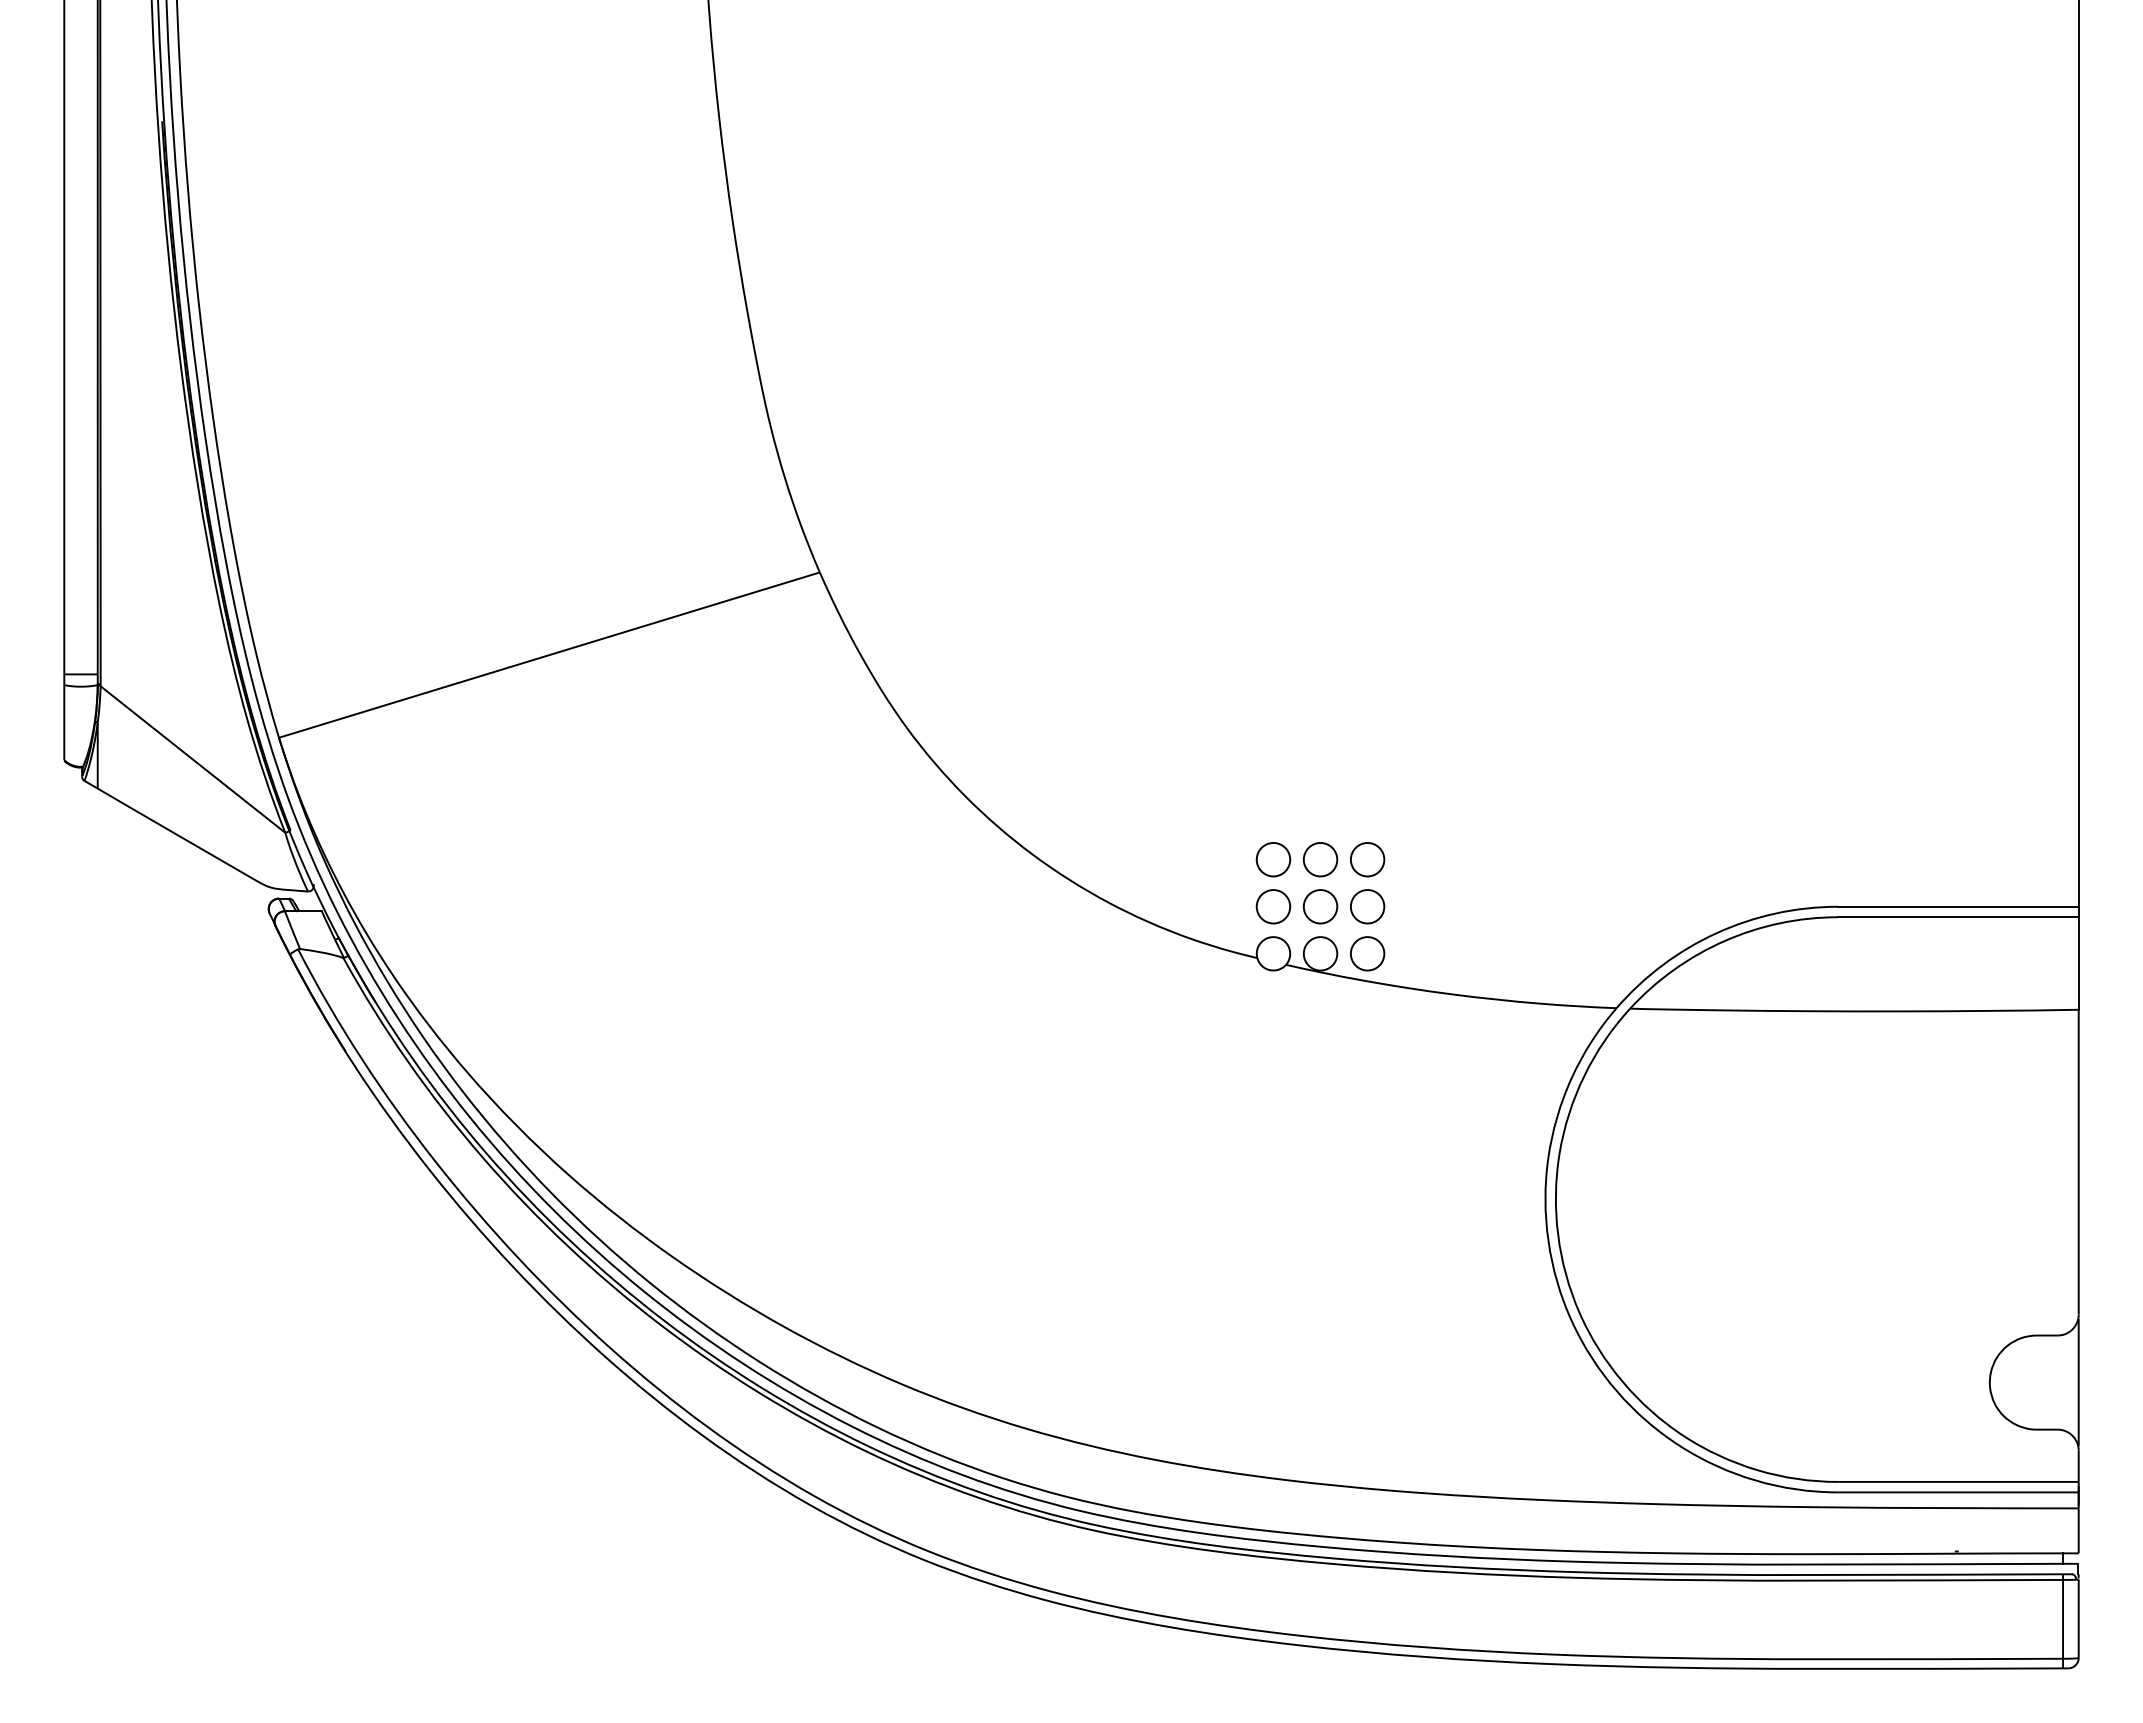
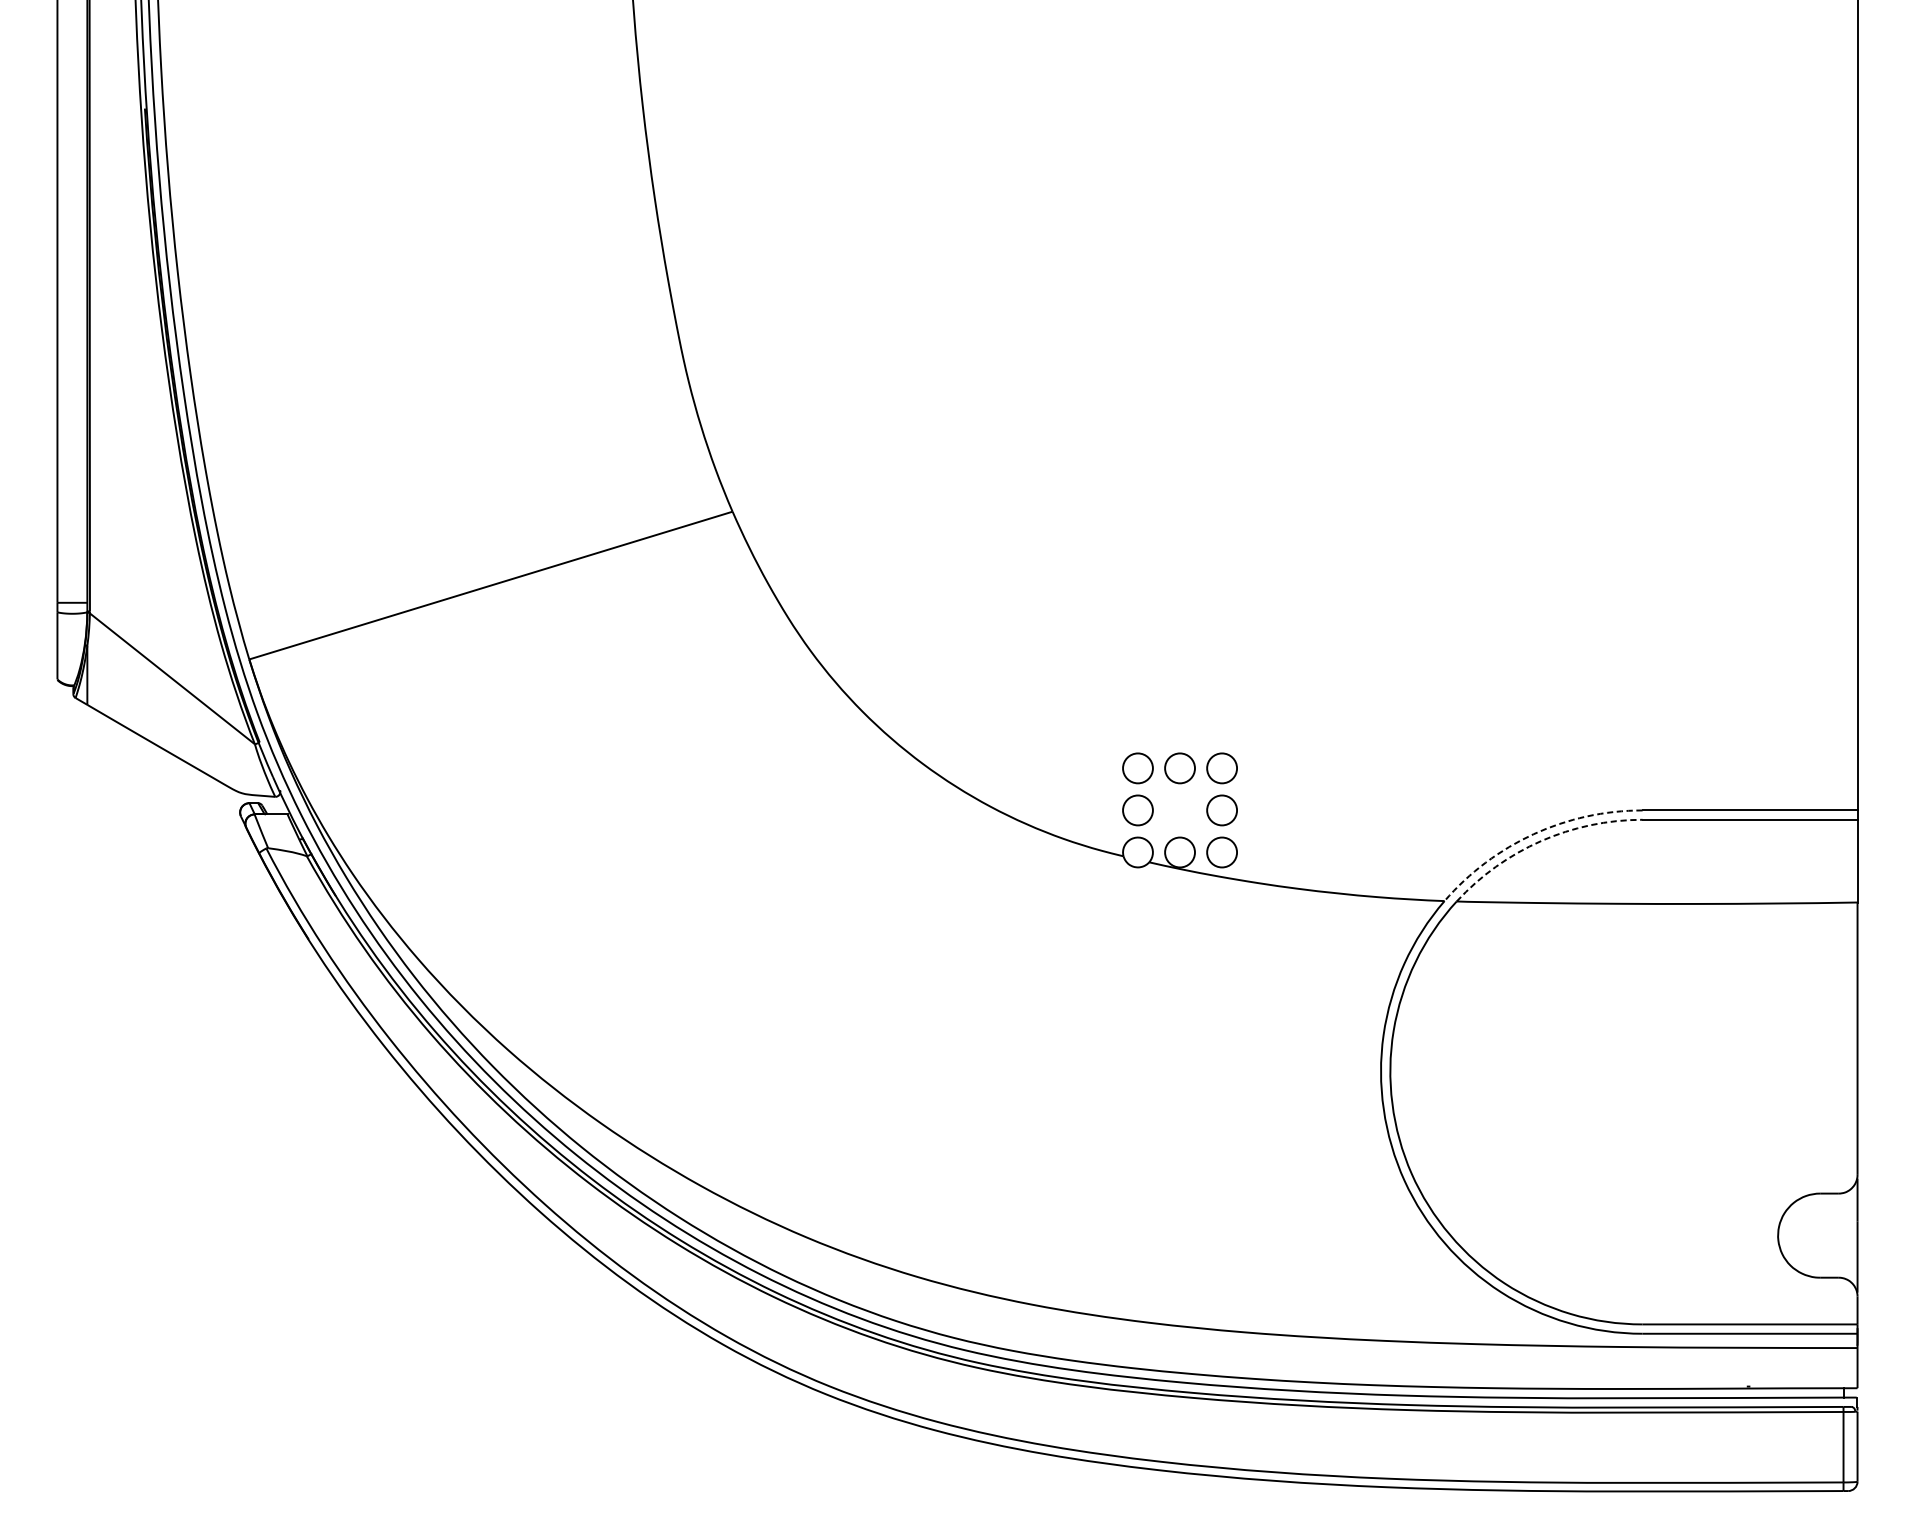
circle: (1320, 906) -> (1180, 810), removed
arc: (1716, 933) -> (1533, 834), solid -> dashed
arc: (1724, 941) -> (1541, 841), solid -> dashed

